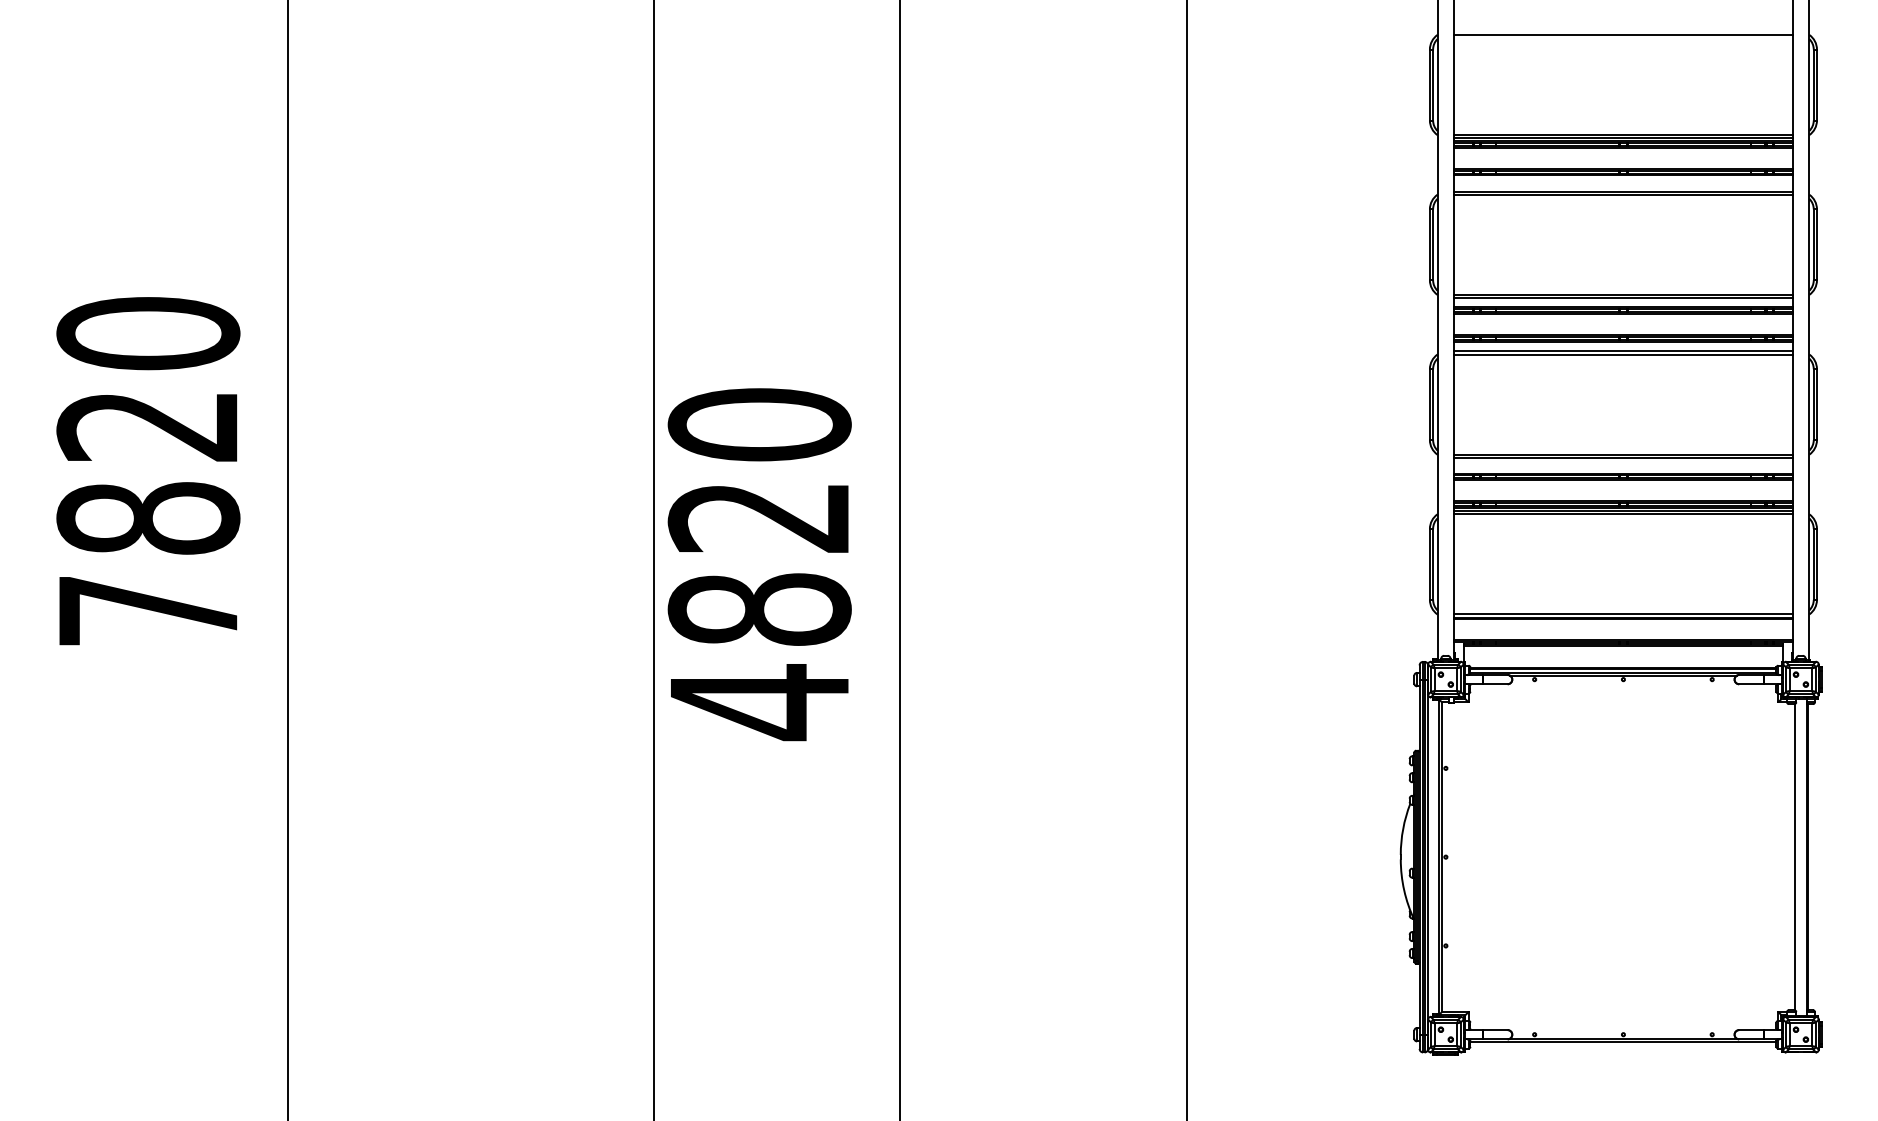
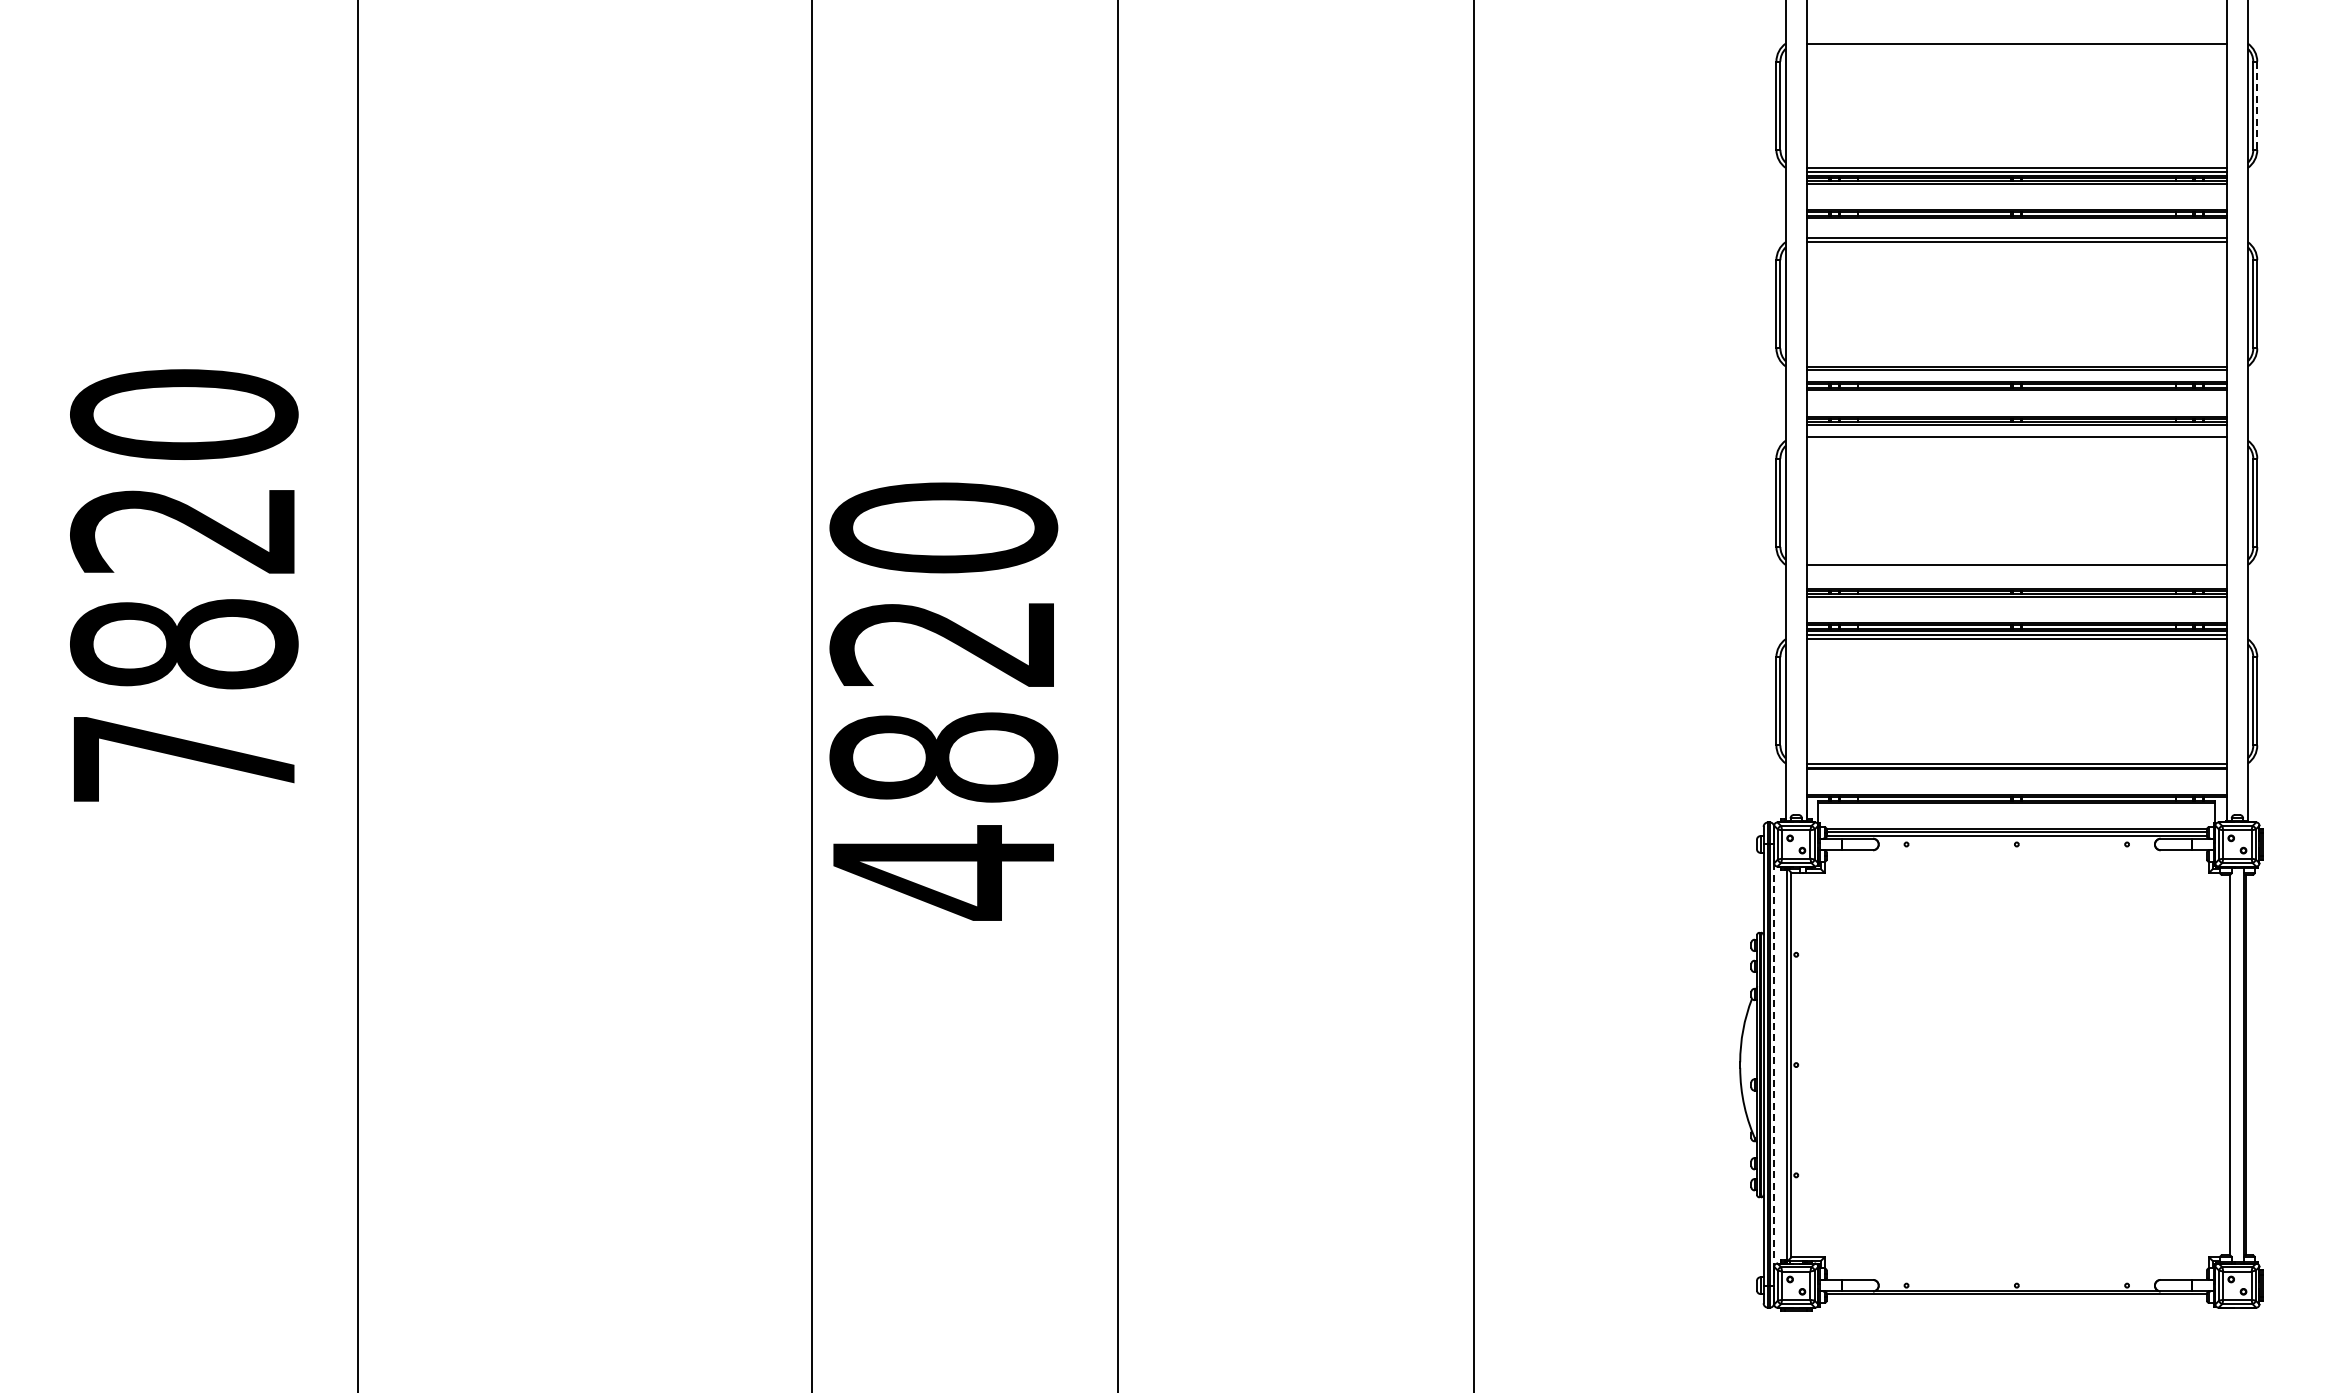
line: (1817, 85) -> (2257, 106), solid -> dashed
line: (1623, 354) -> (2016, 440), removed
line: (1623, 457) -> (2016, 568), removed
line: (1623, 675) -> (2016, 839), removed
line: (1428, 857) -> (1774, 1065), solid -> dashed

